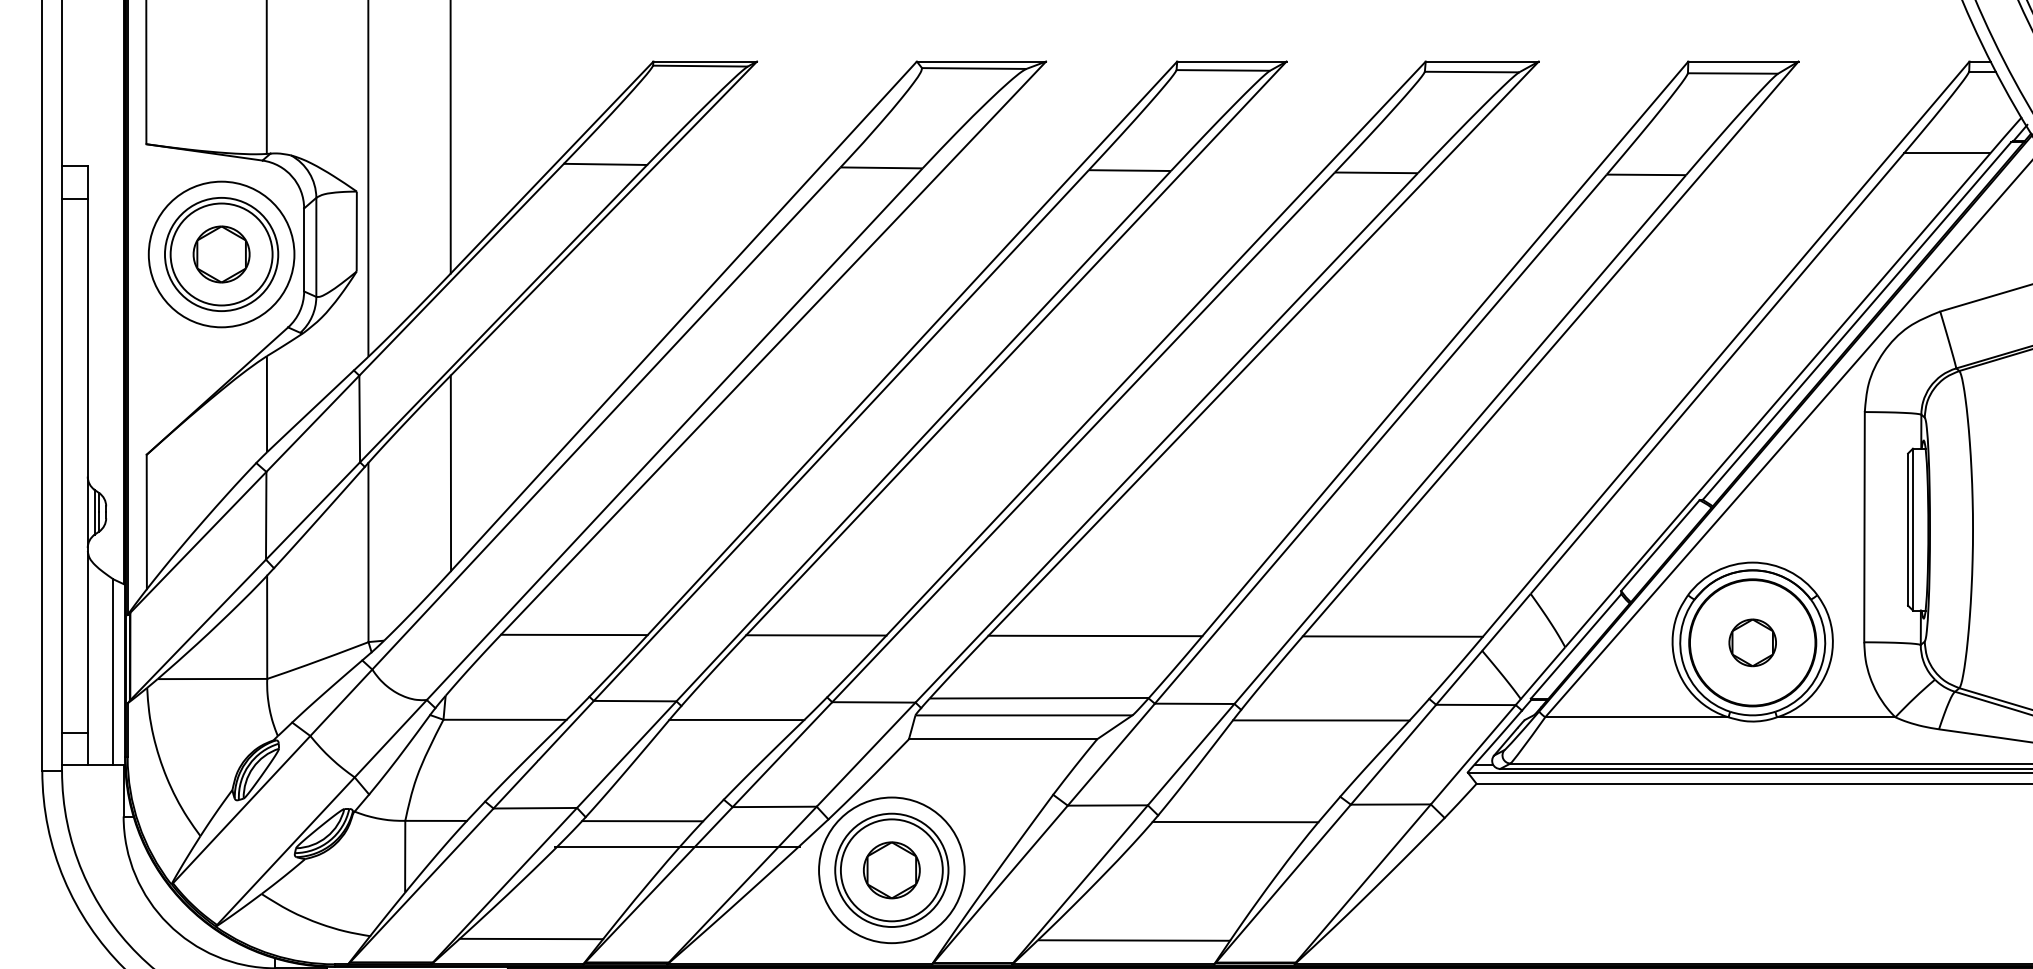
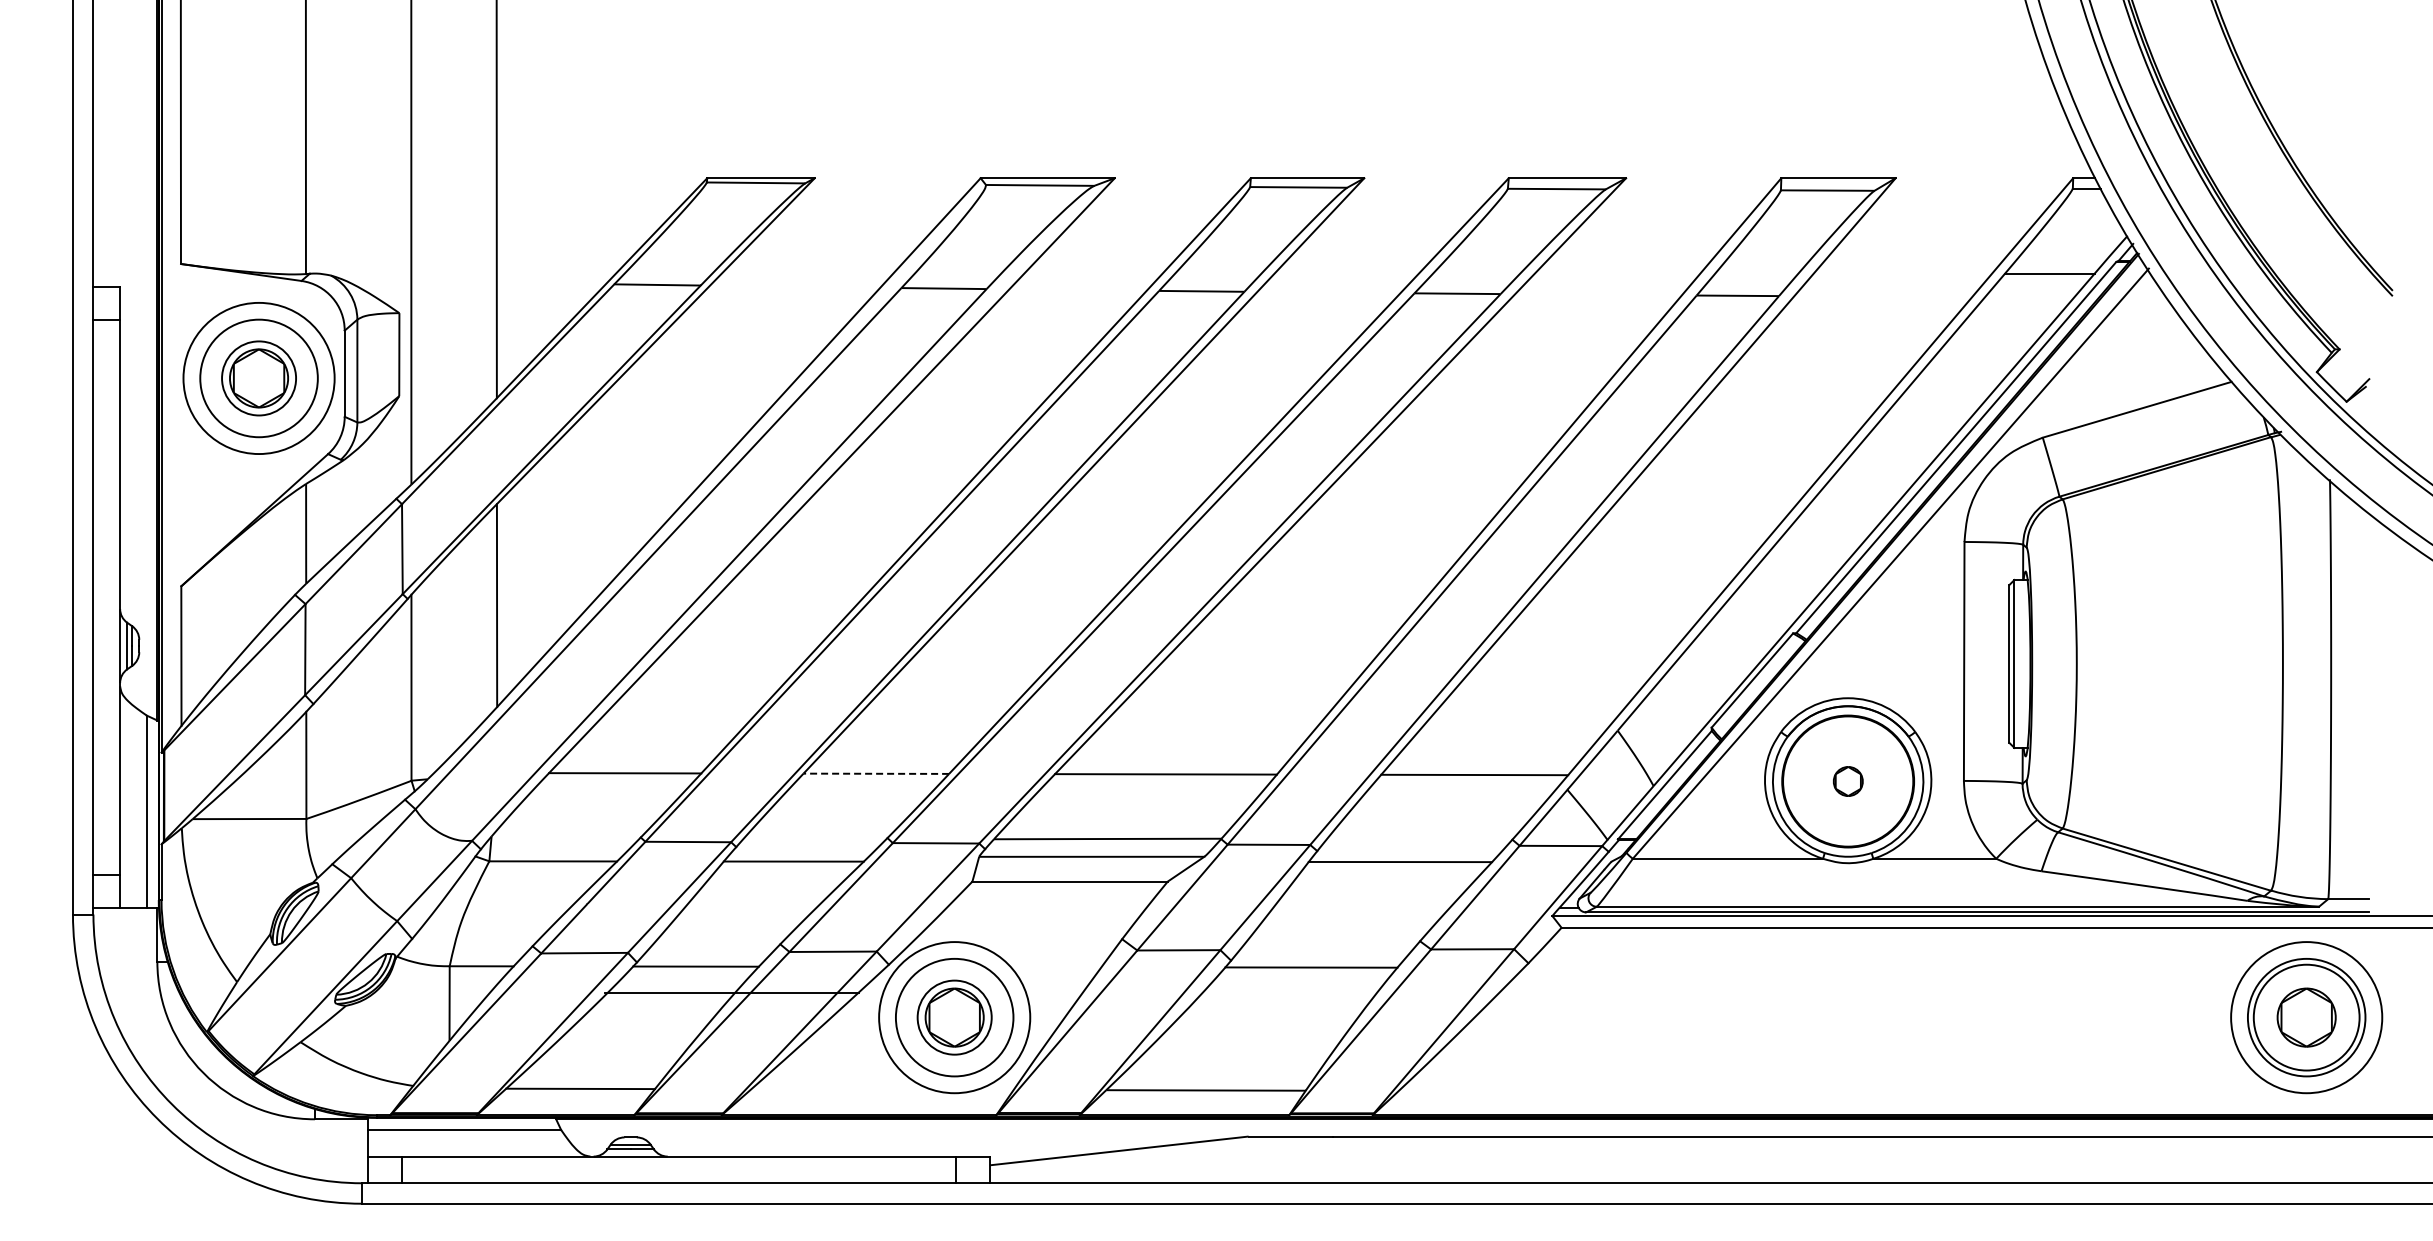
circle: (221, 254) -> (258, 378), size x0.7
line: (816, 635) -> (876, 773), solid -> dashed
part: (1753, 642) -> (1848, 781), size x0.6
circle: (891, 870) -> (954, 1017), size x0.7

